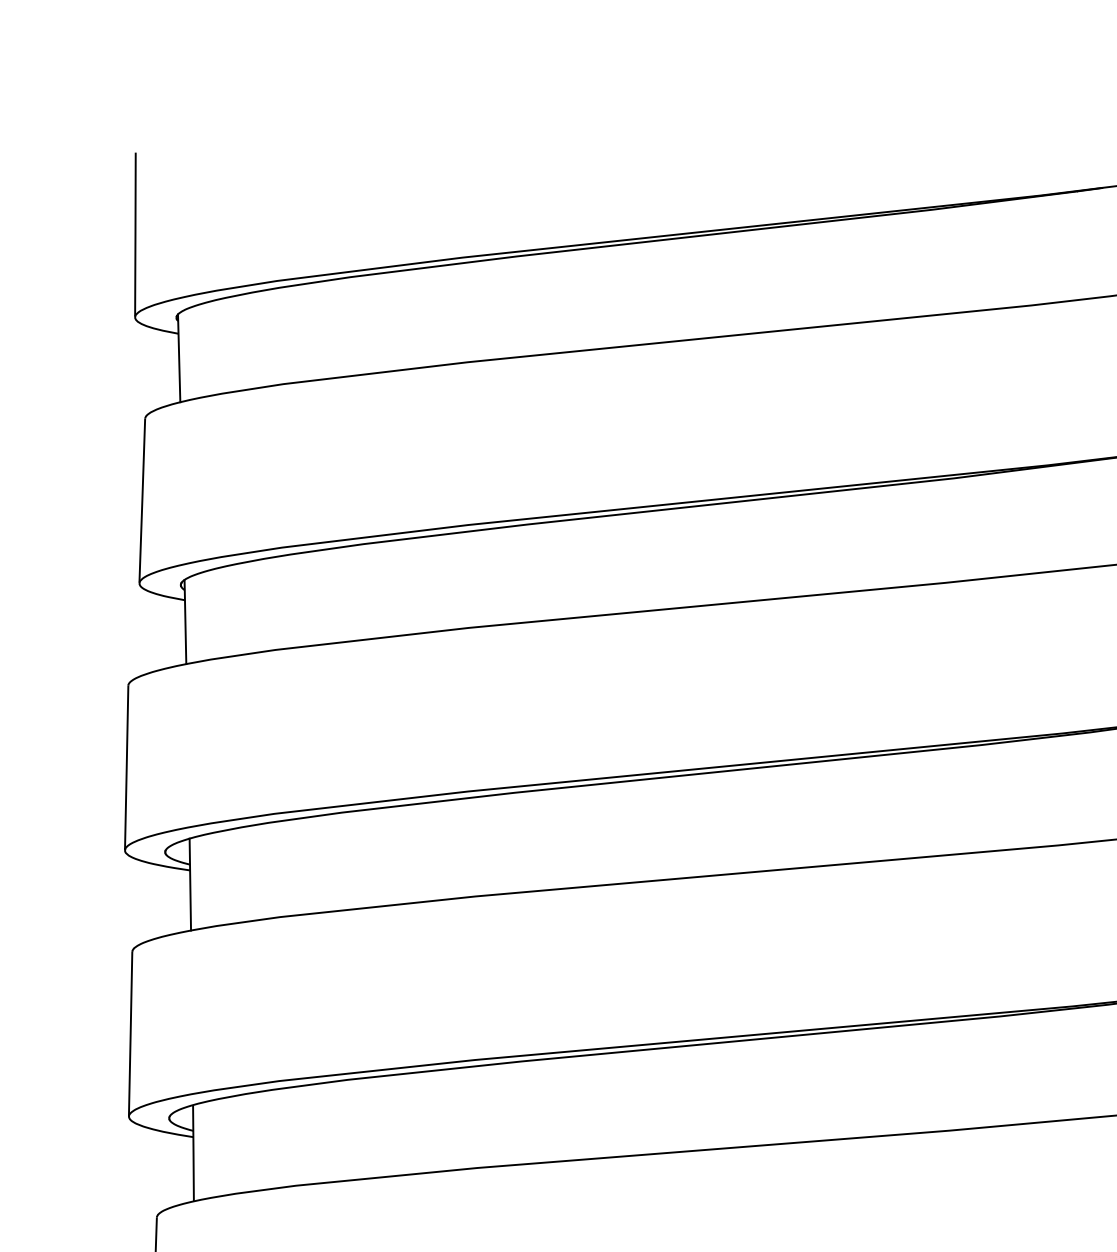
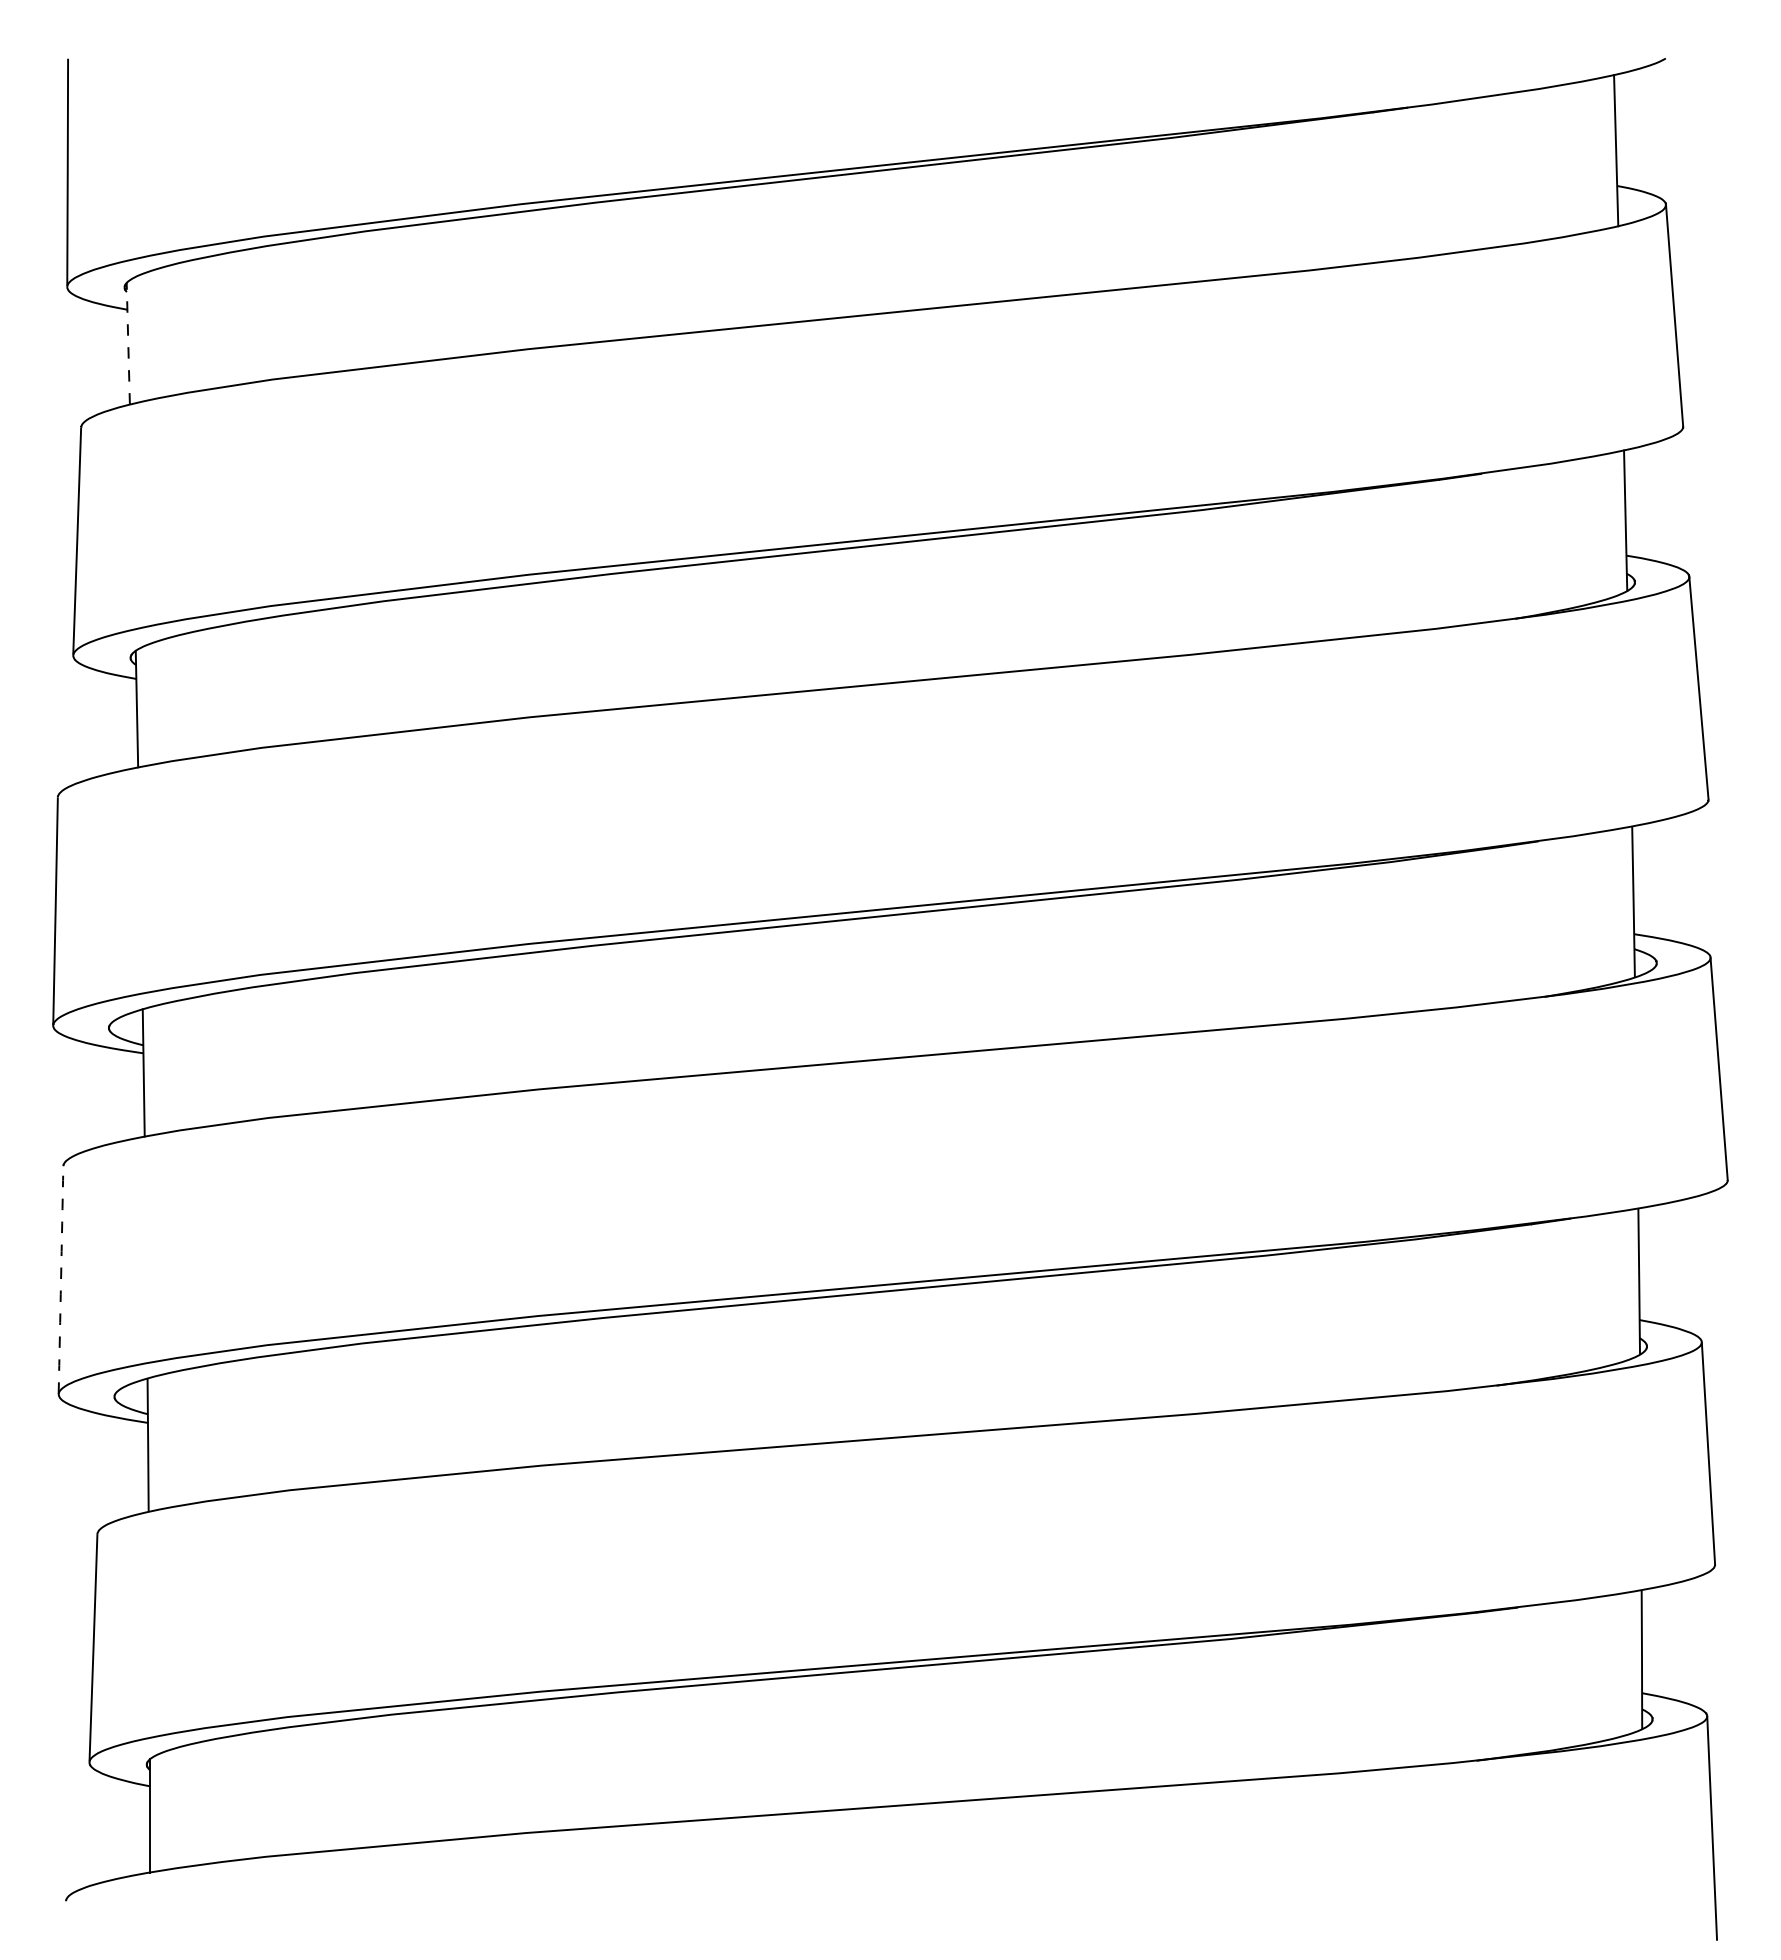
line: (179, 358) -> (128, 343), solid -> dashed
arc: (130, 1034) -> (61, 1280), solid -> dashed

